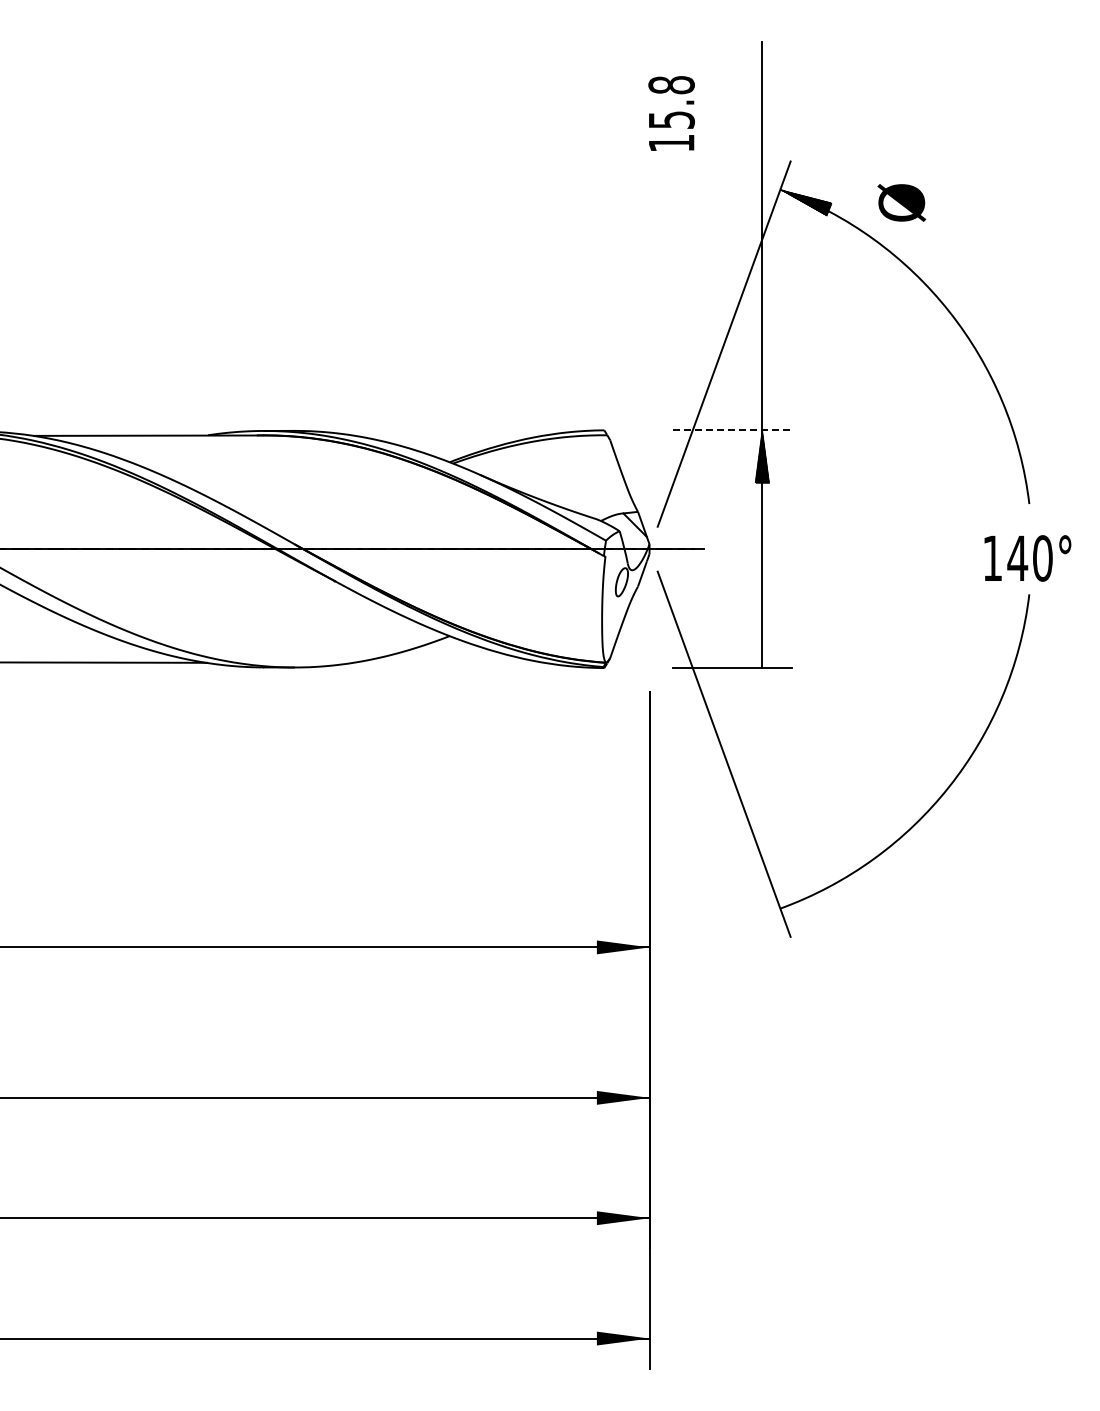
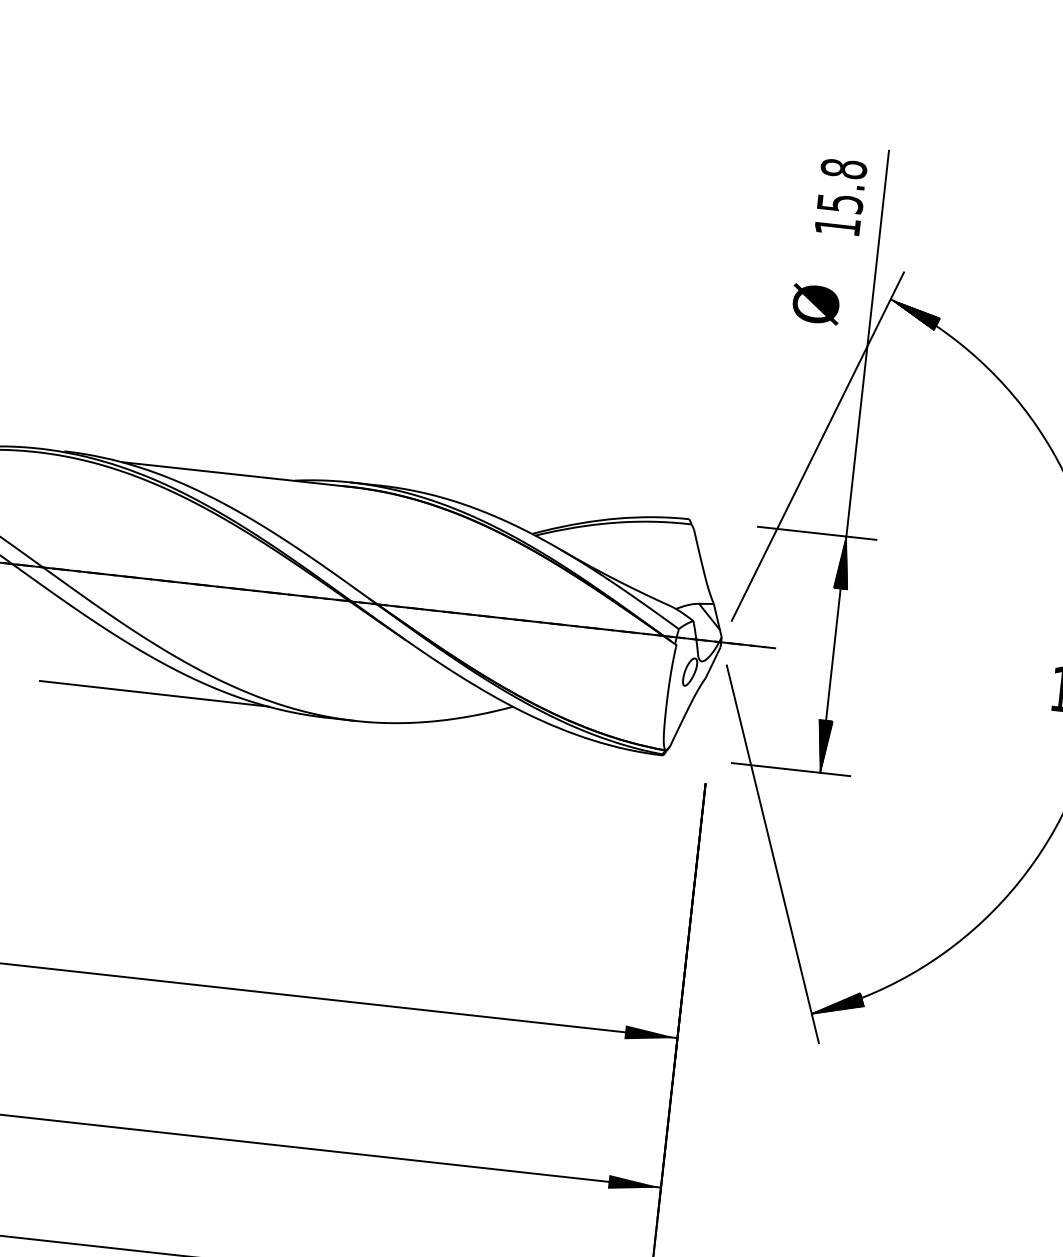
text: (671, 113) -> (840, 197), moved
text: (901, 202) -> (815, 303), moved
line: (732, 430) -> (816, 533), dashed -> solid
hatch: (762, 641) -> (823, 746), added
hatch: (805, 895) -> (838, 1003), added

